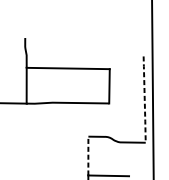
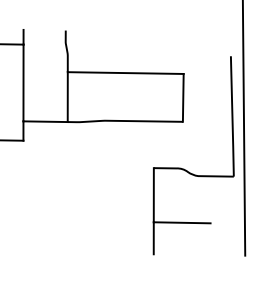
line: (144, 99) -> (232, 116), dashed -> solid
line: (88, 155) -> (153, 194), dashed -> solid

